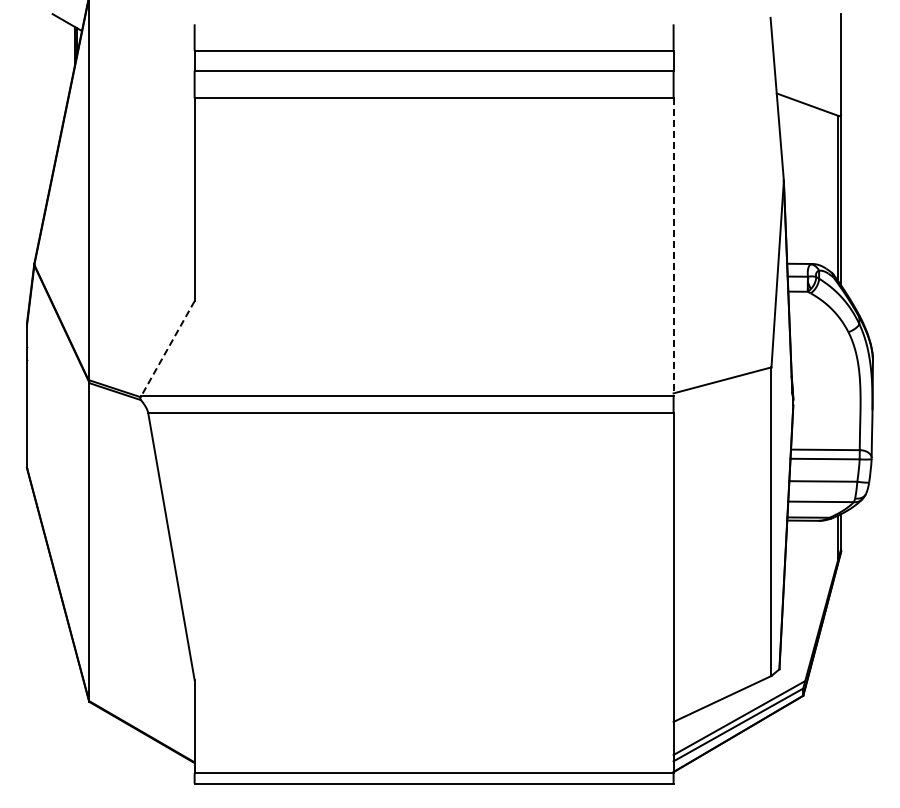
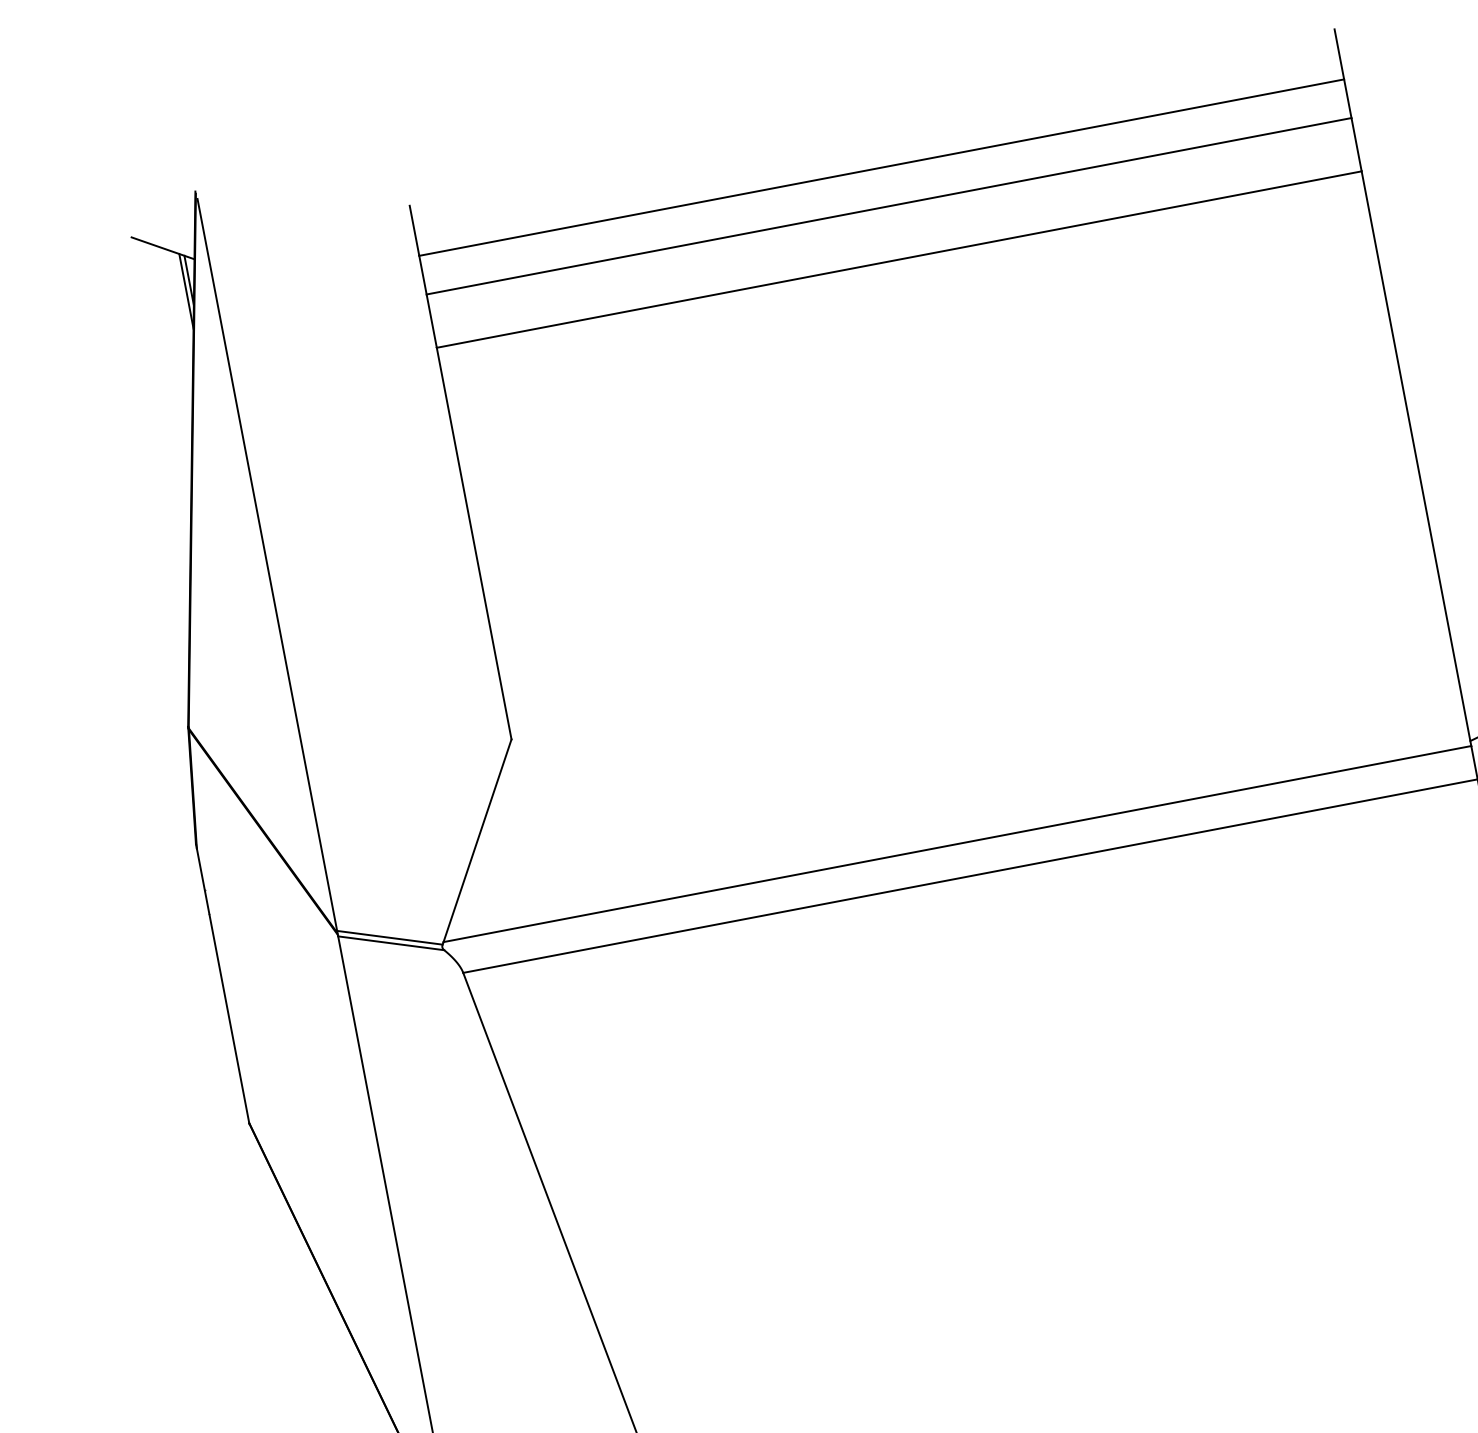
line: (673, 247) -> (1416, 459), dashed -> solid
line: (167, 349) -> (476, 842), dashed -> solid

